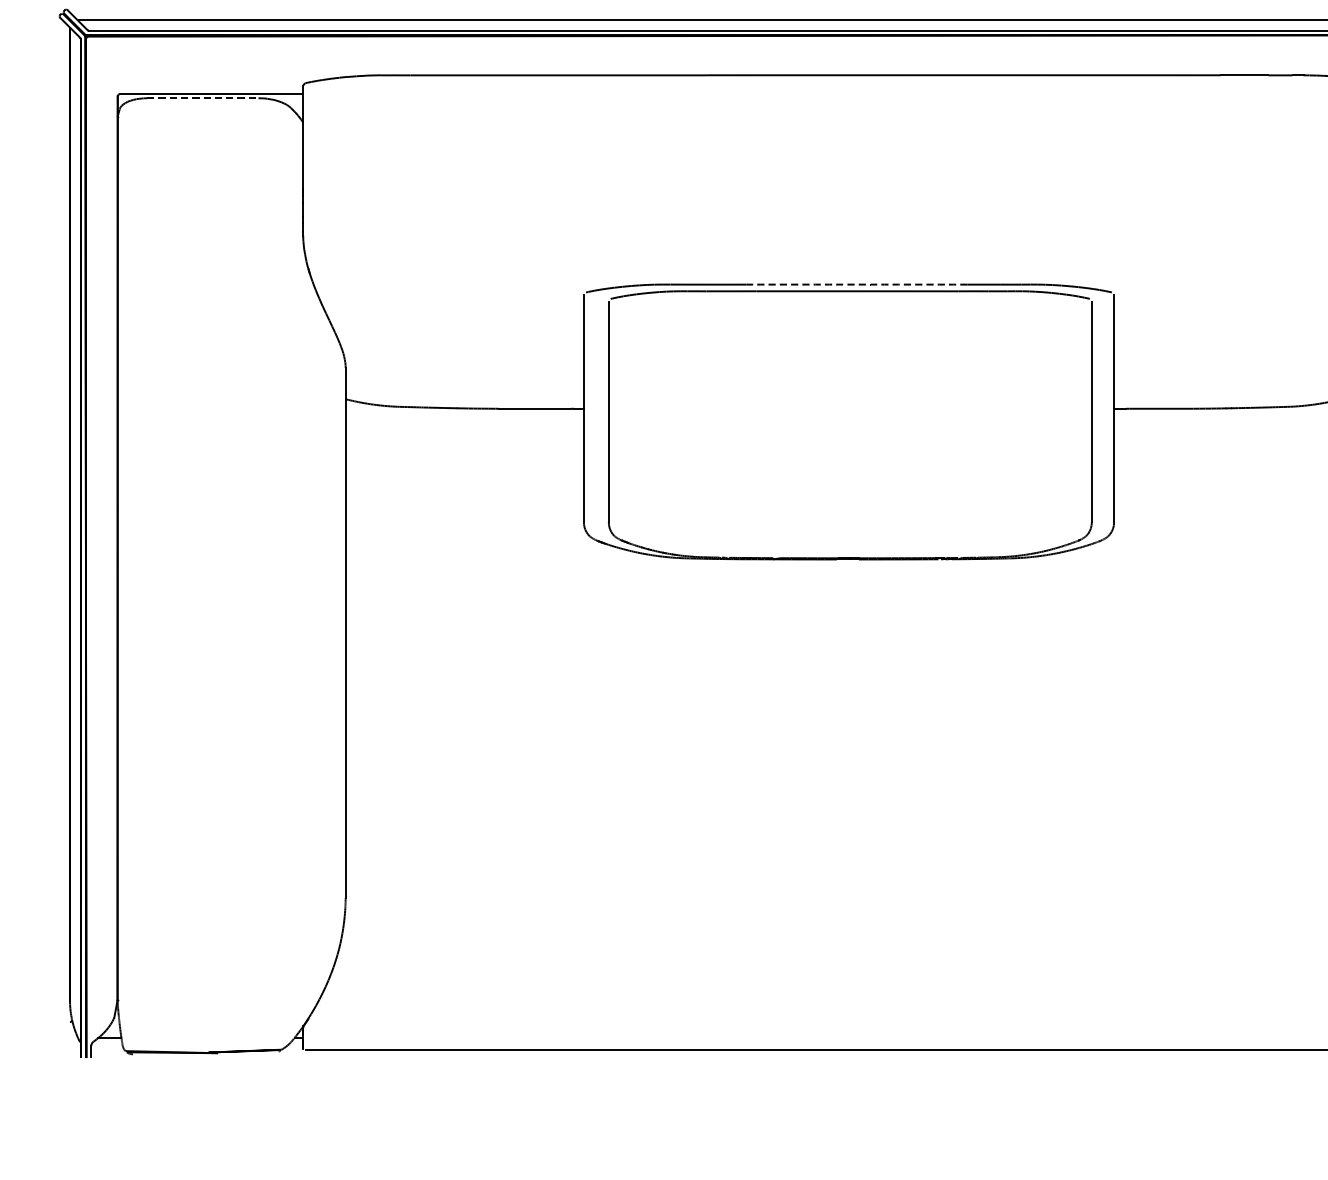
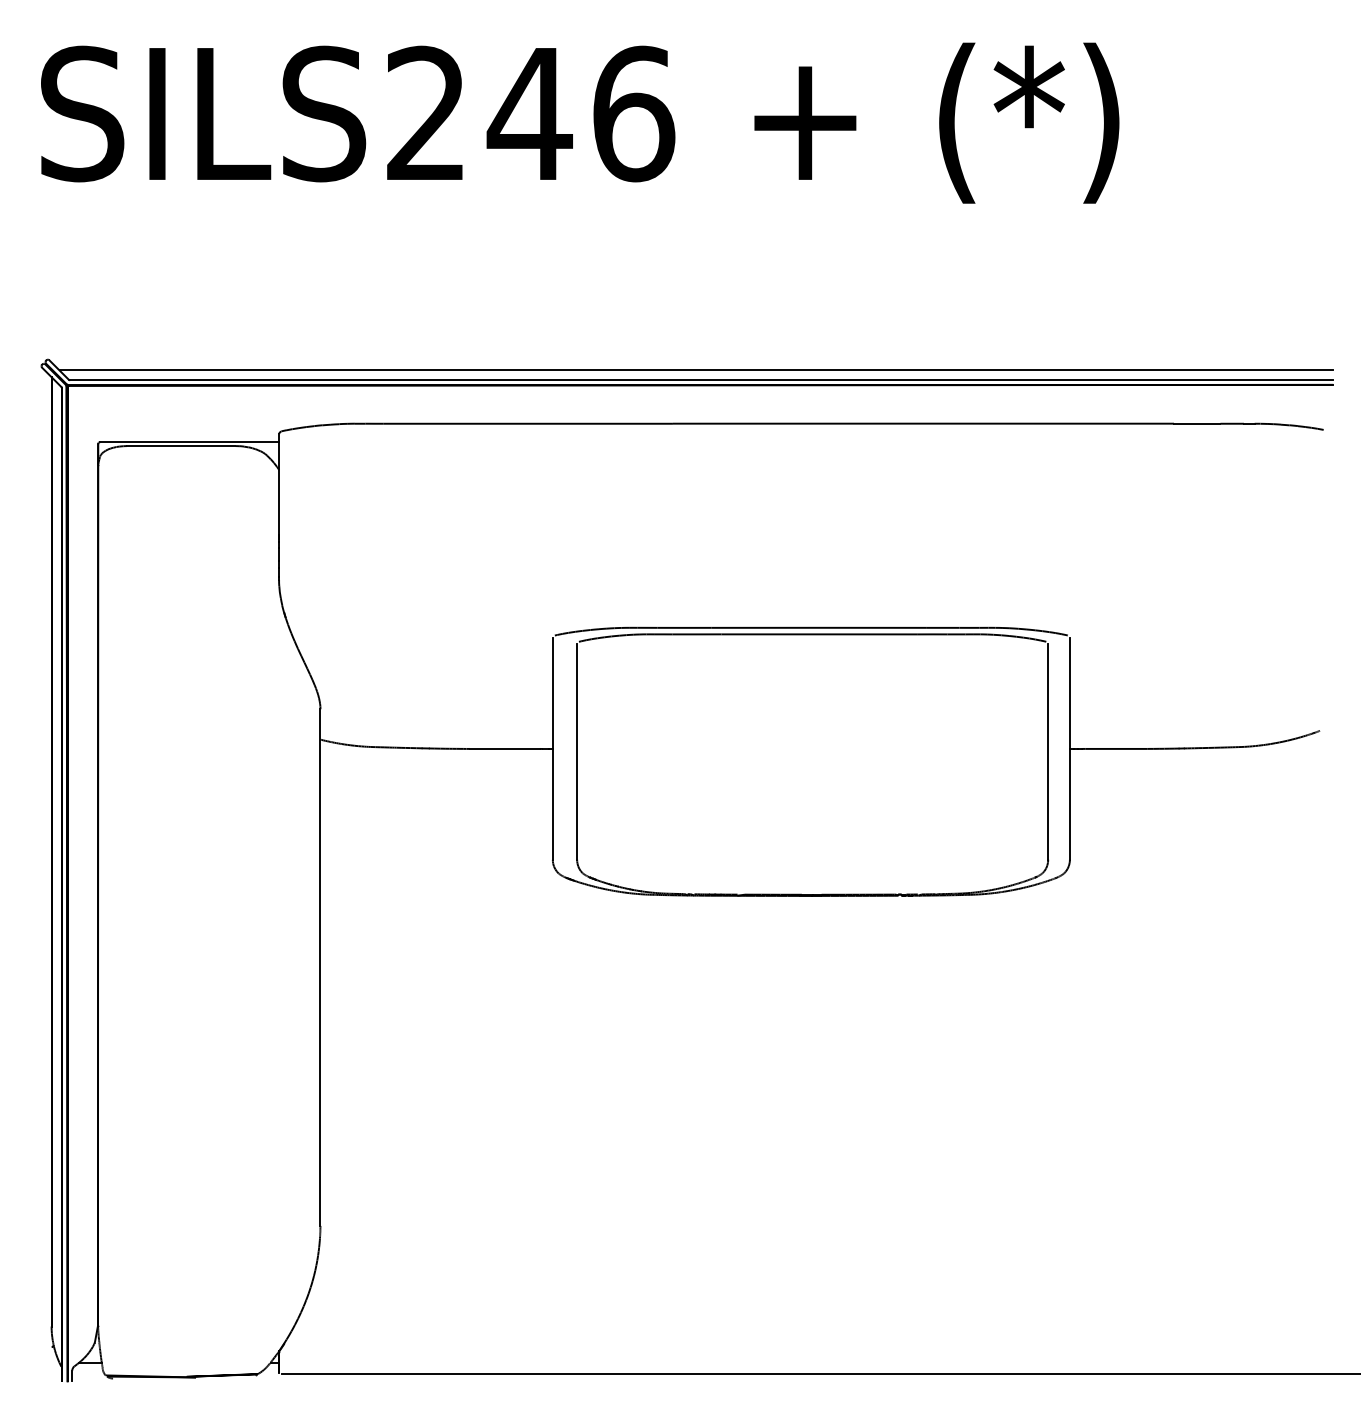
line: (203, 98) -> (181, 446), dashed -> solid
arc: (857, 284) -> (819, 627), dashed -> solid

